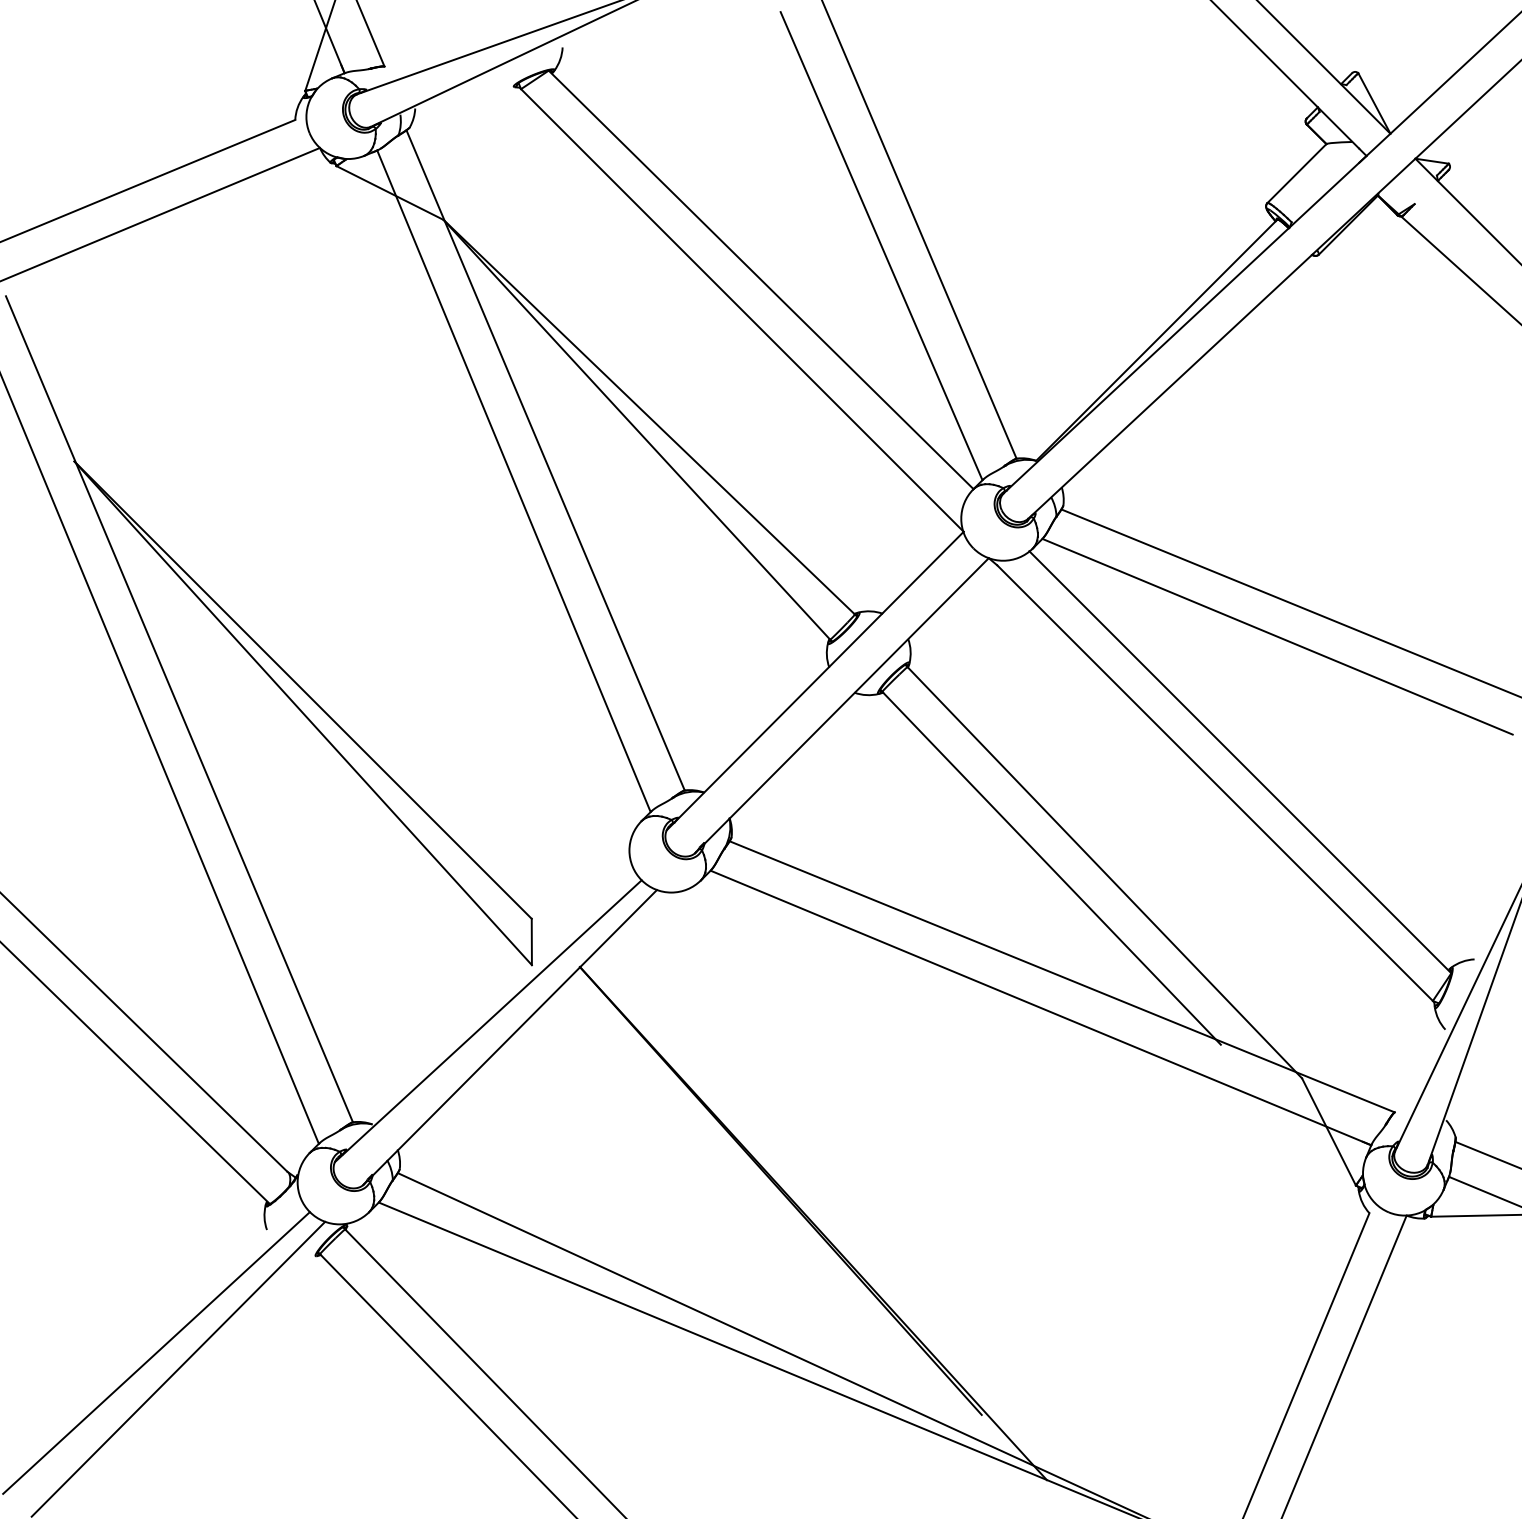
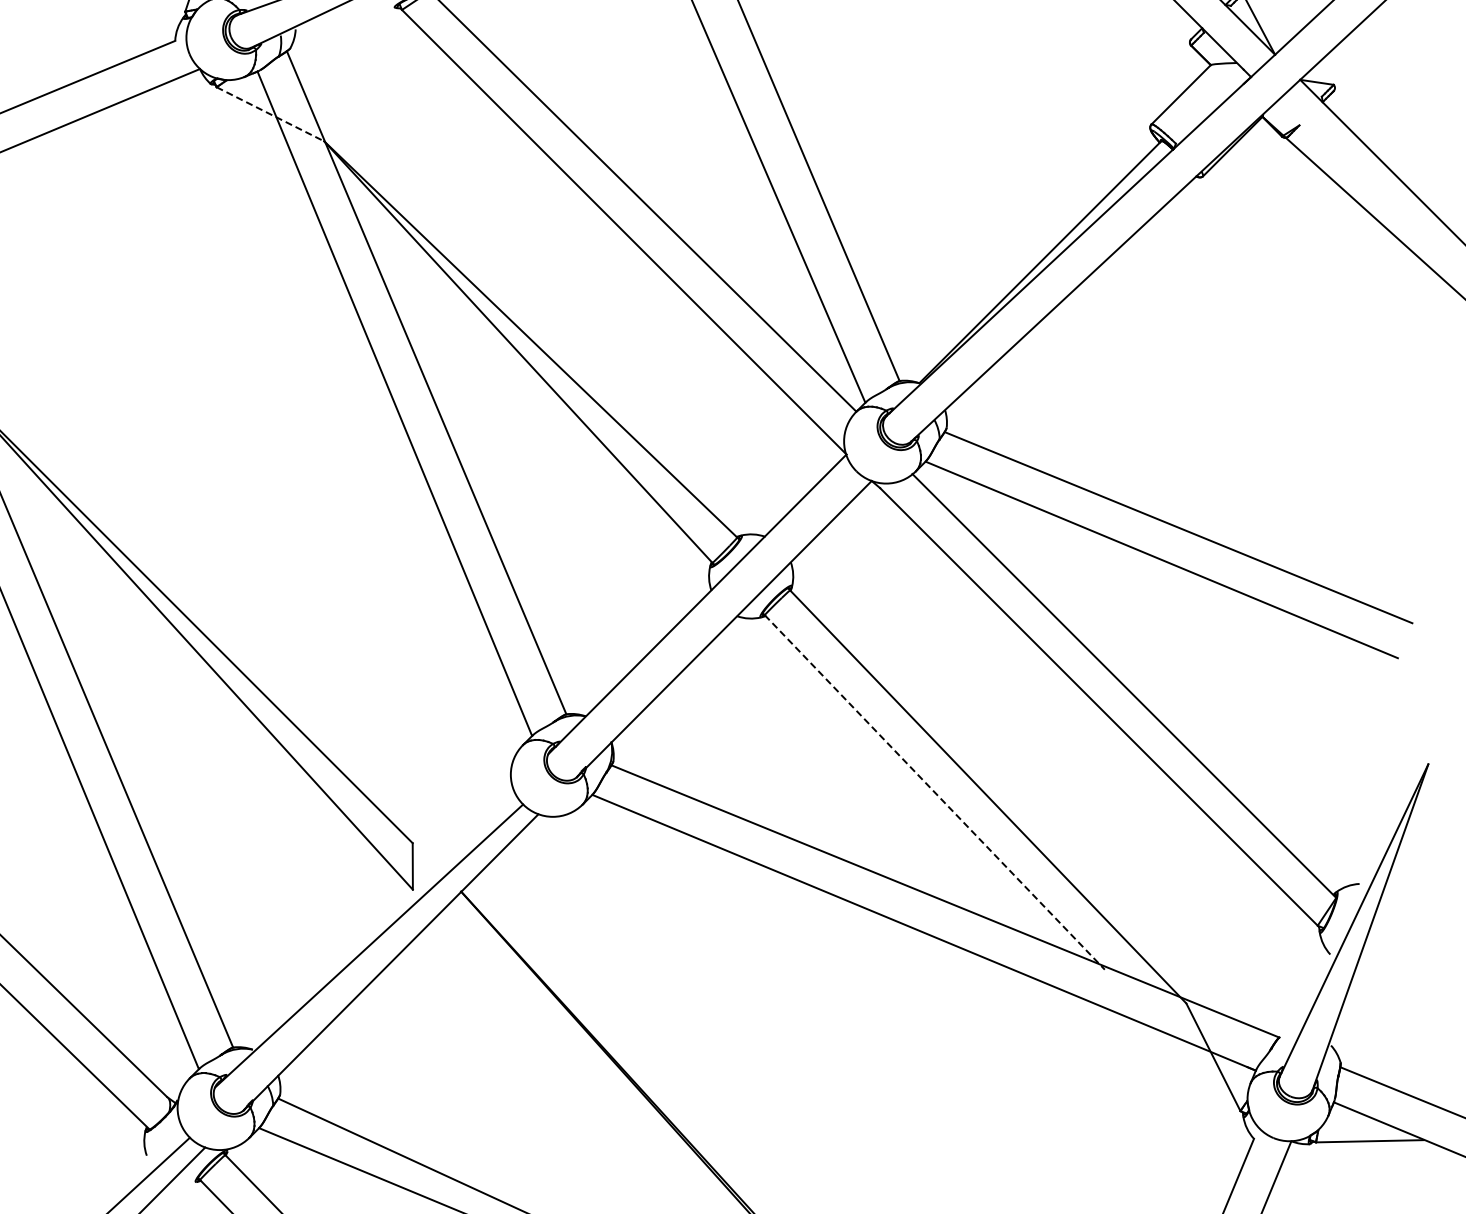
line: (390, 193) -> (270, 114), solid -> dashed
line: (1051, 868) -> (934, 792), solid -> dashed

